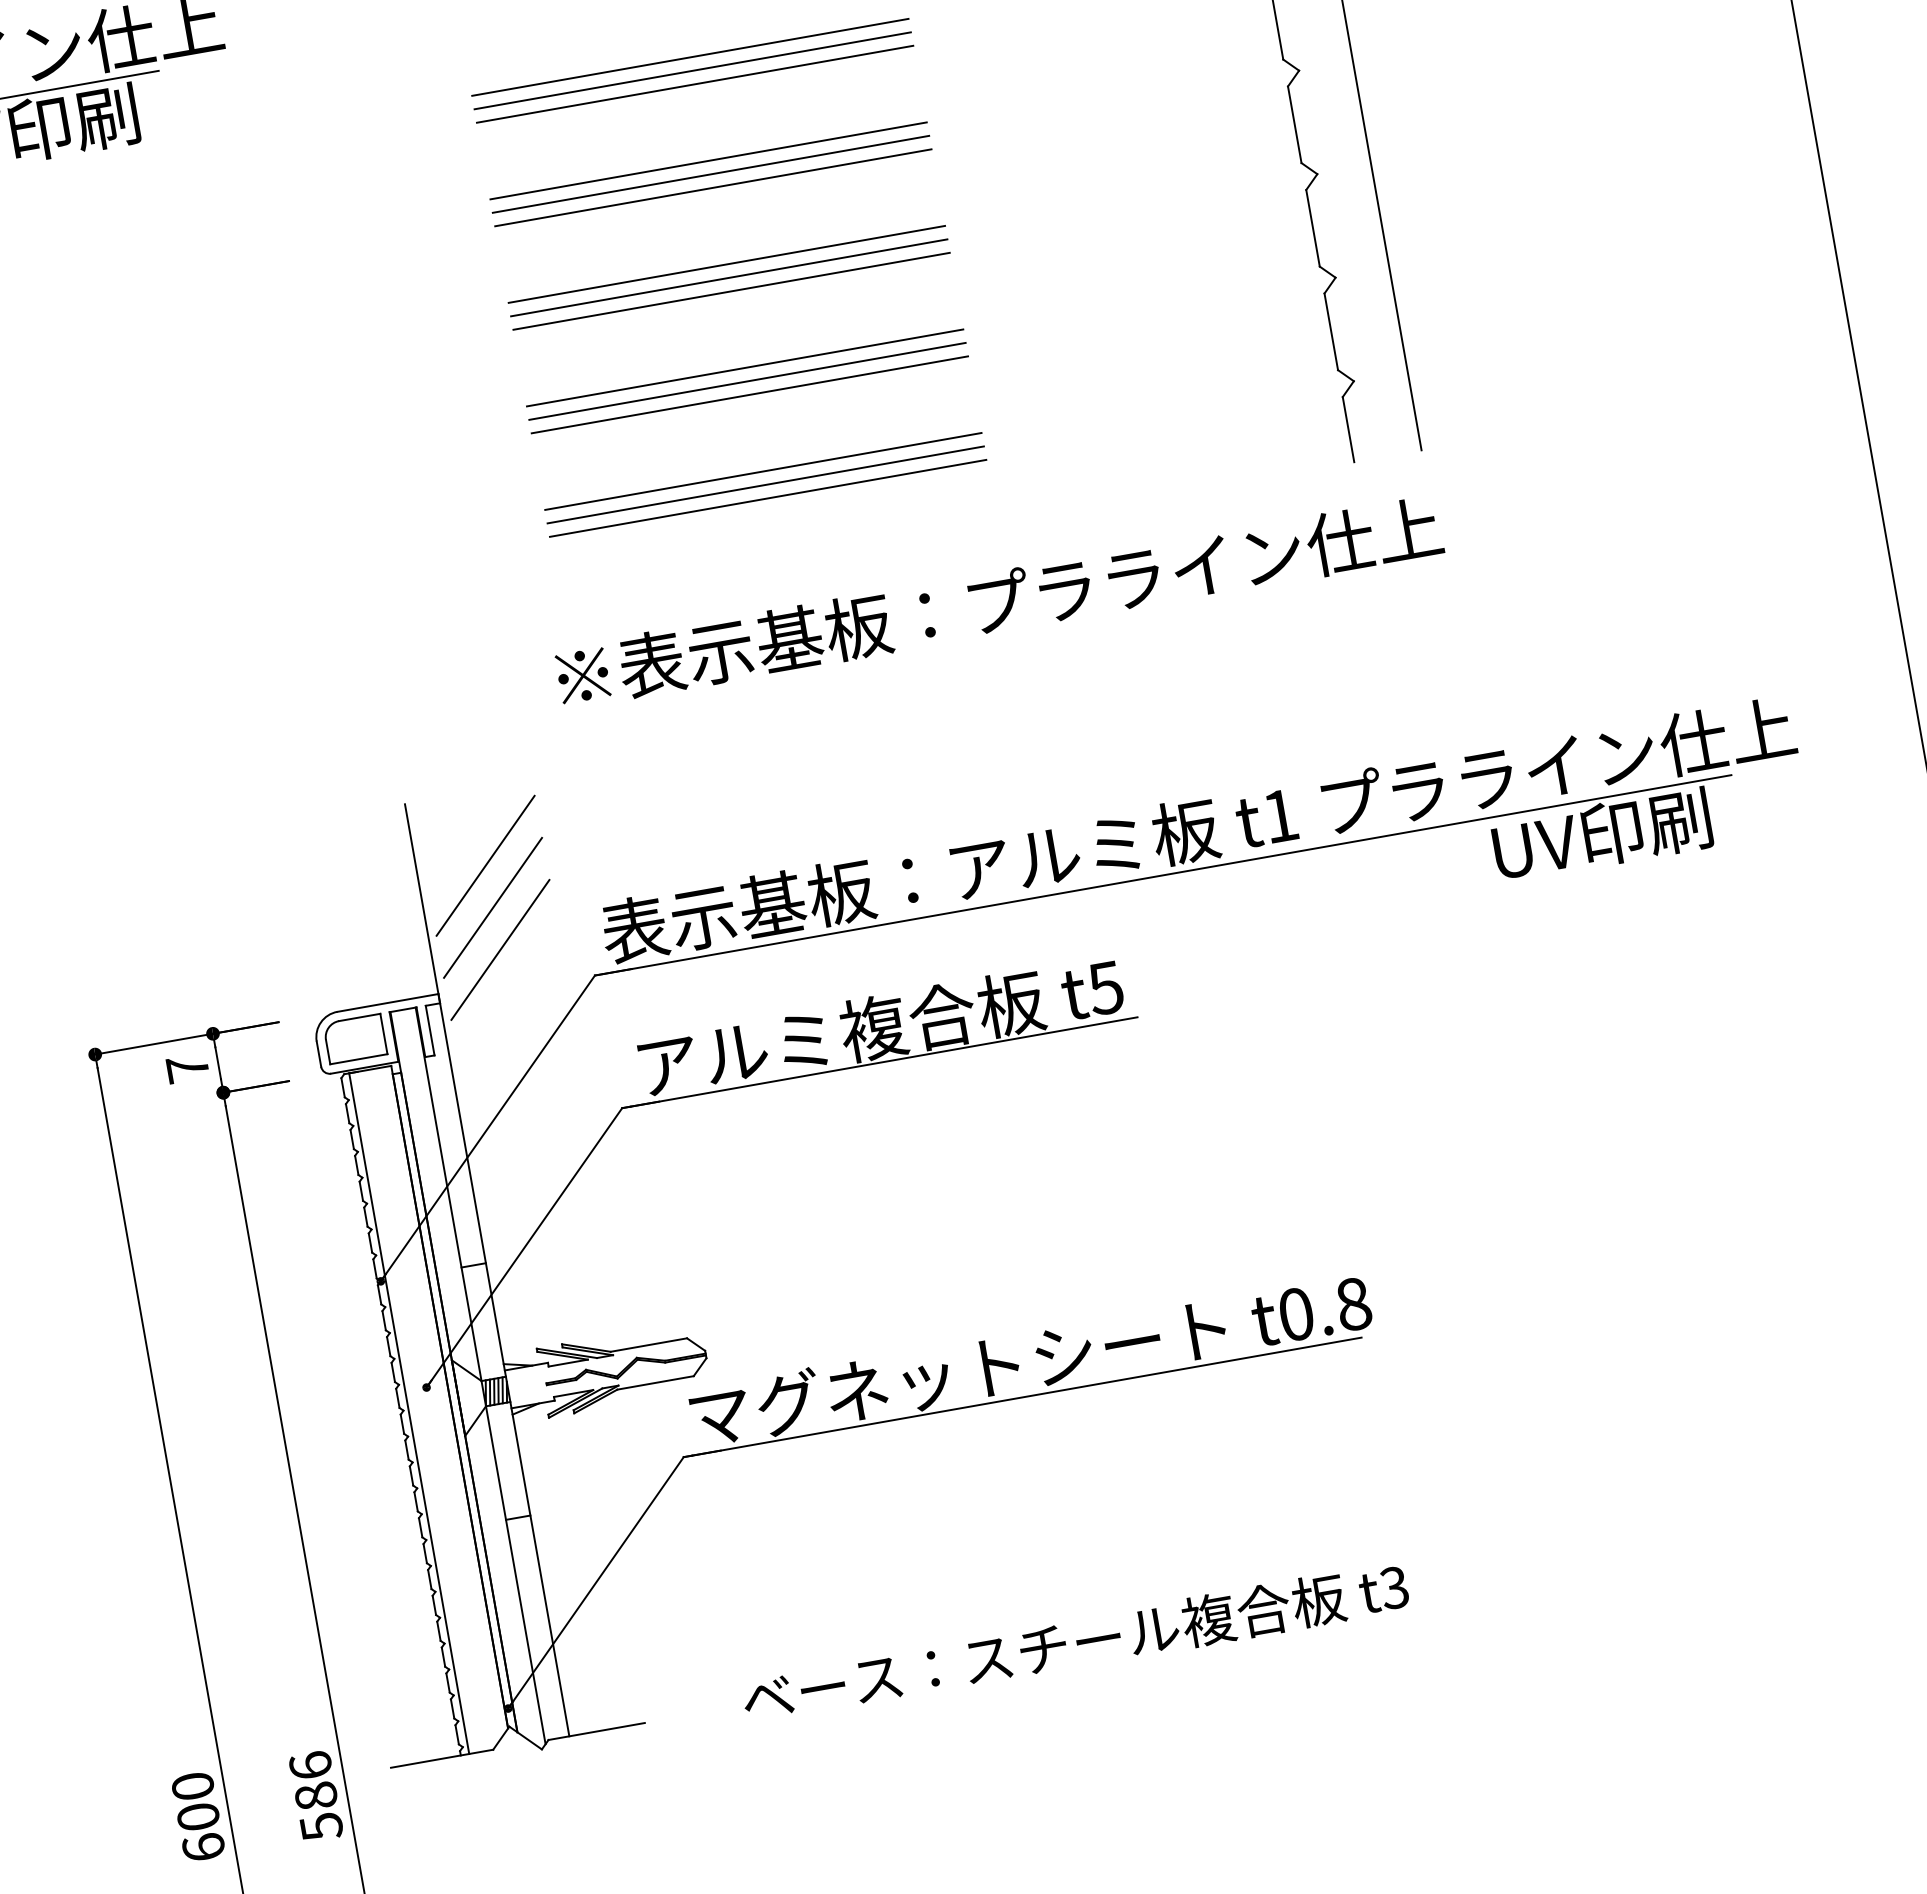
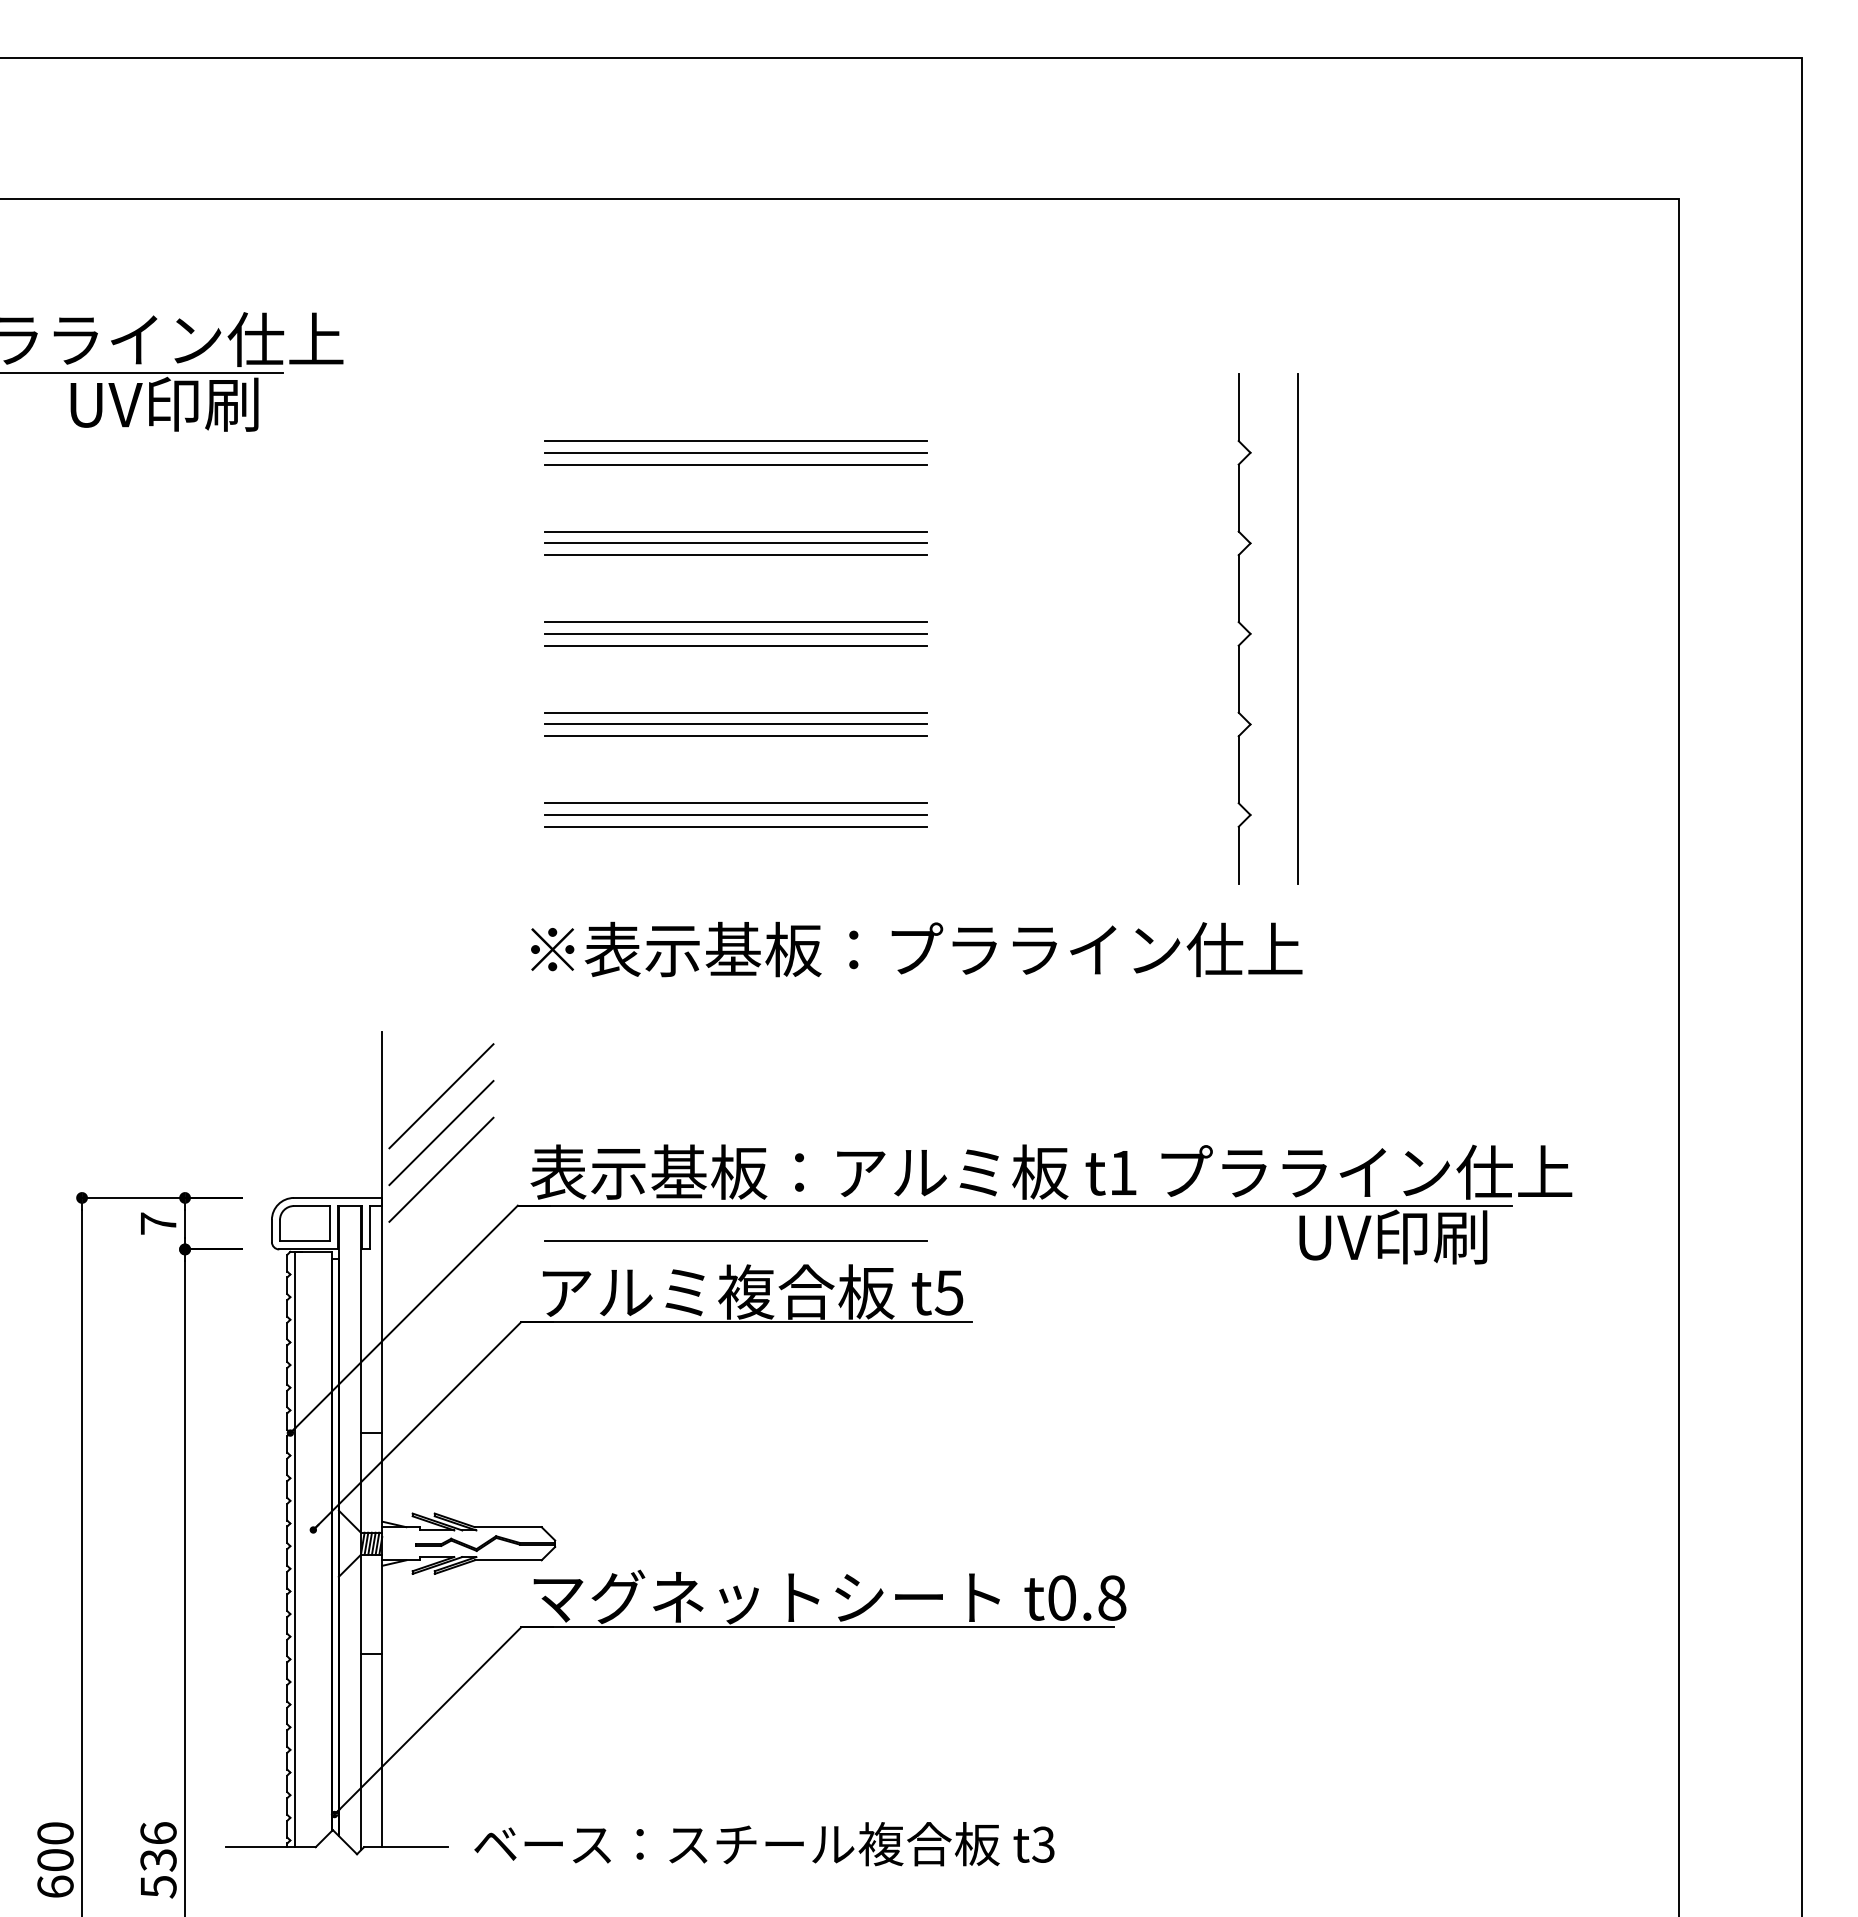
line: (850, 971) -> (735, 1240), added
text: (1075, 1643) -> (764, 1844), moved
text: (316, 1796) -> (158, 1860), 586 -> 536

